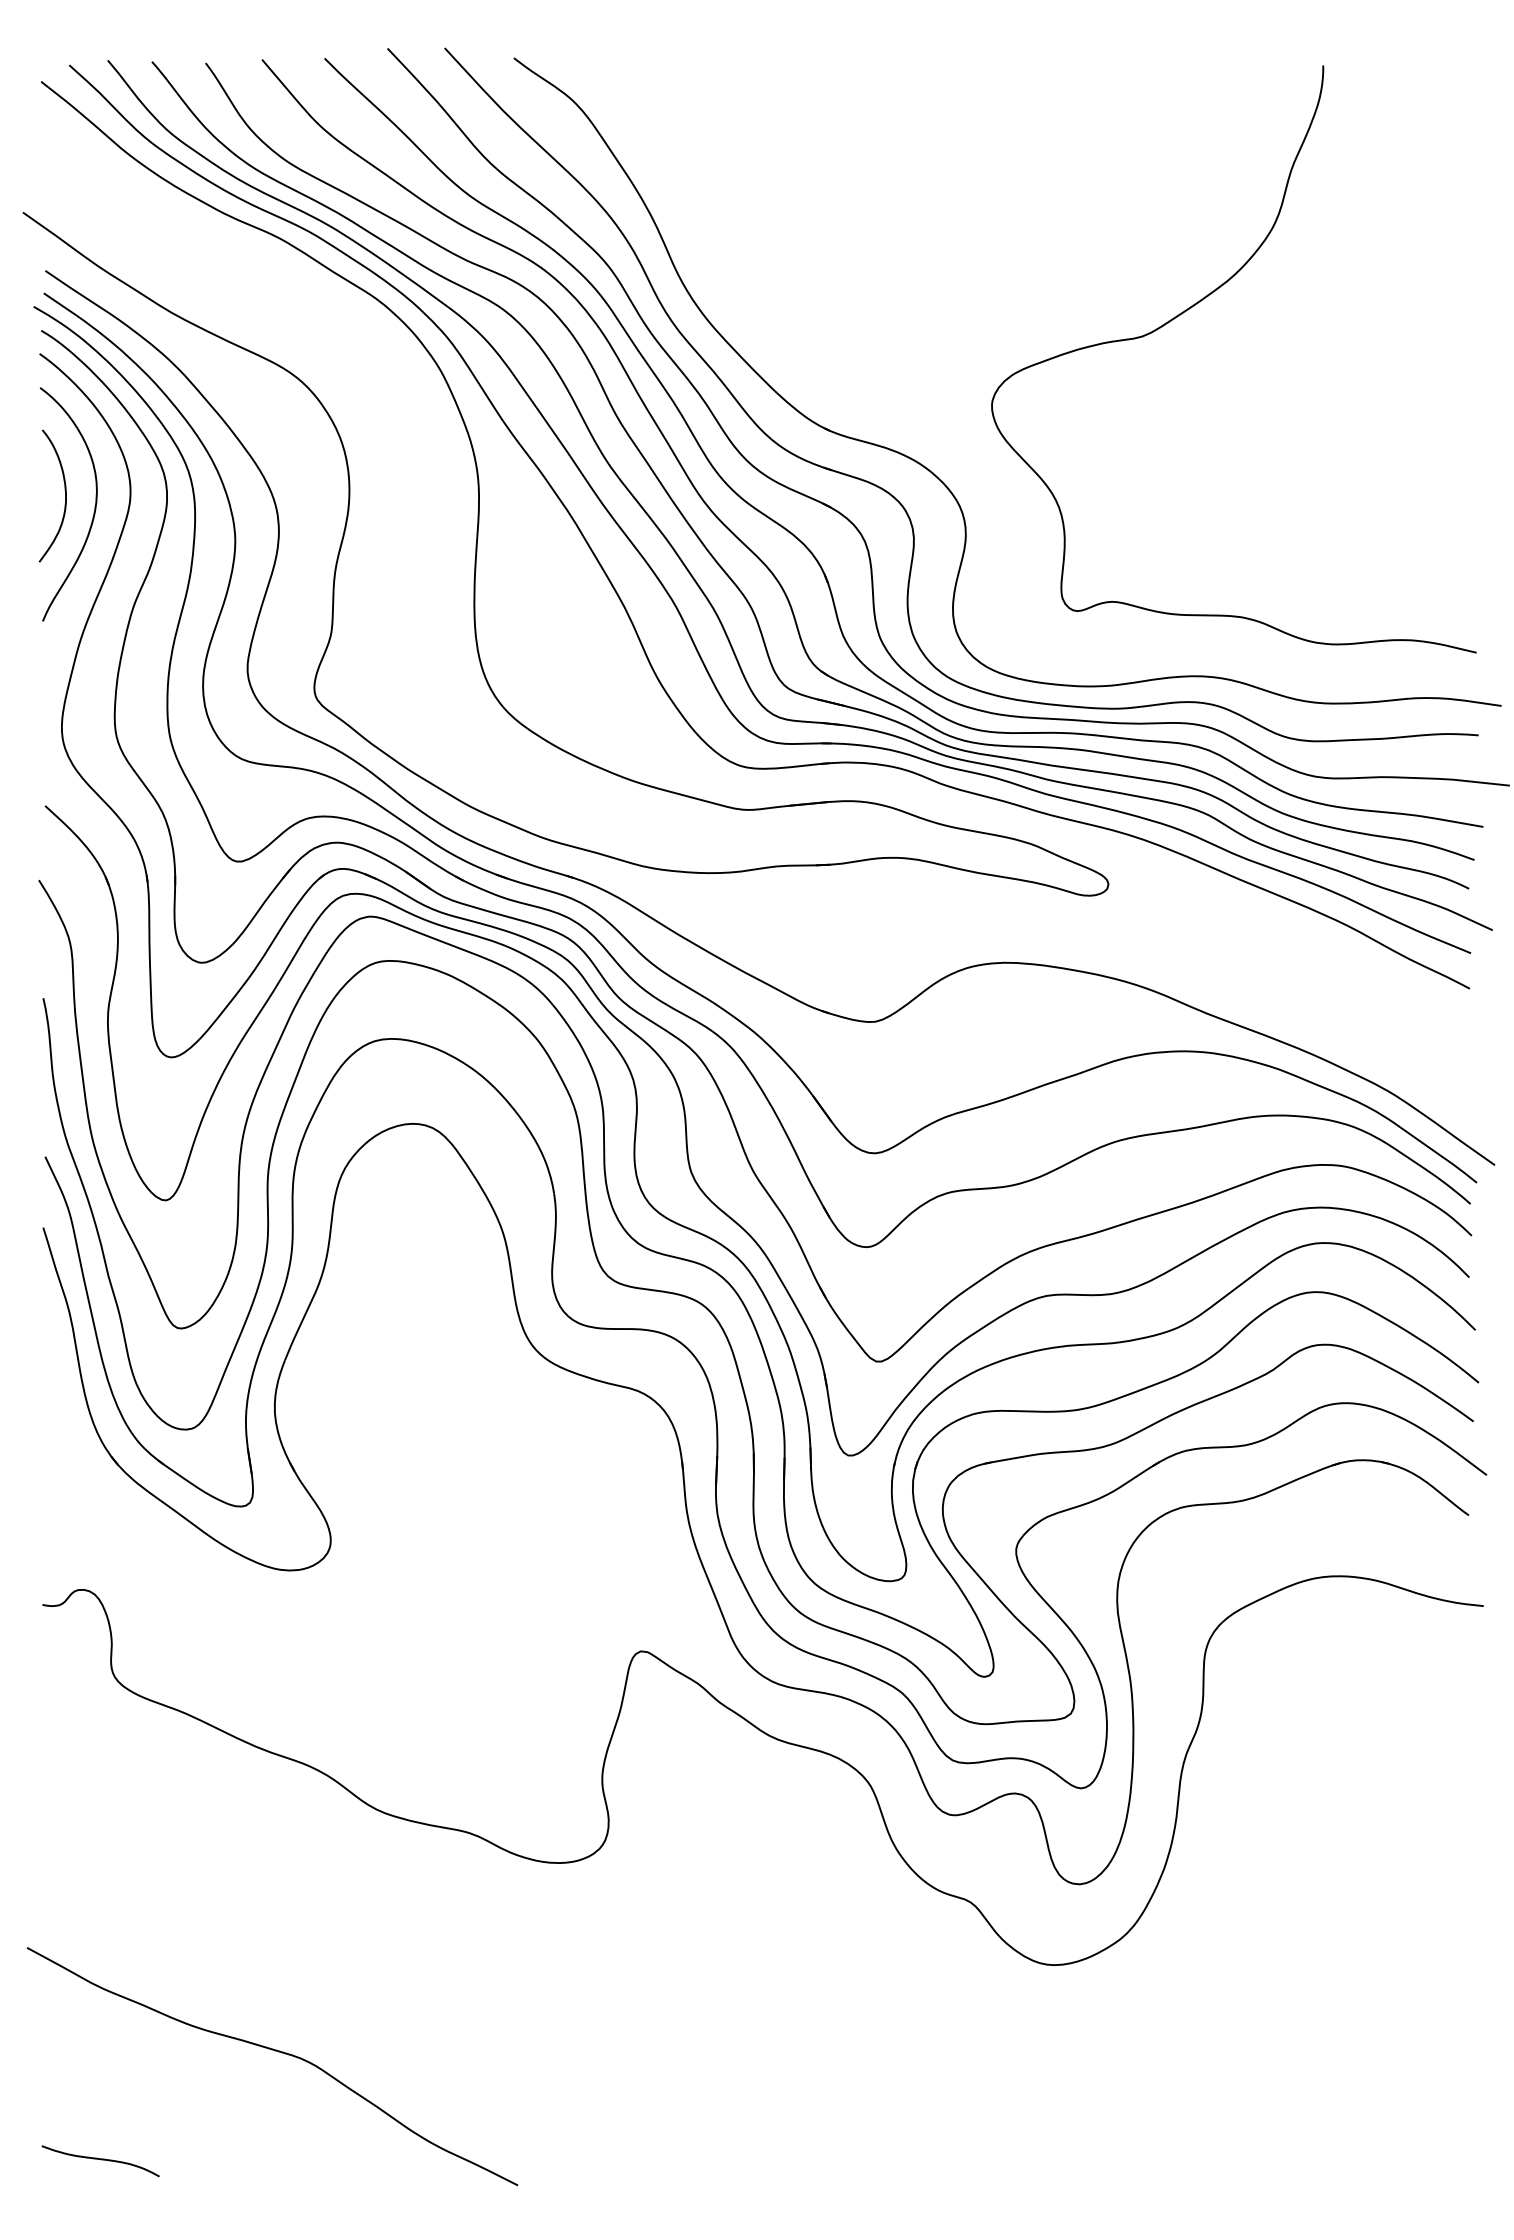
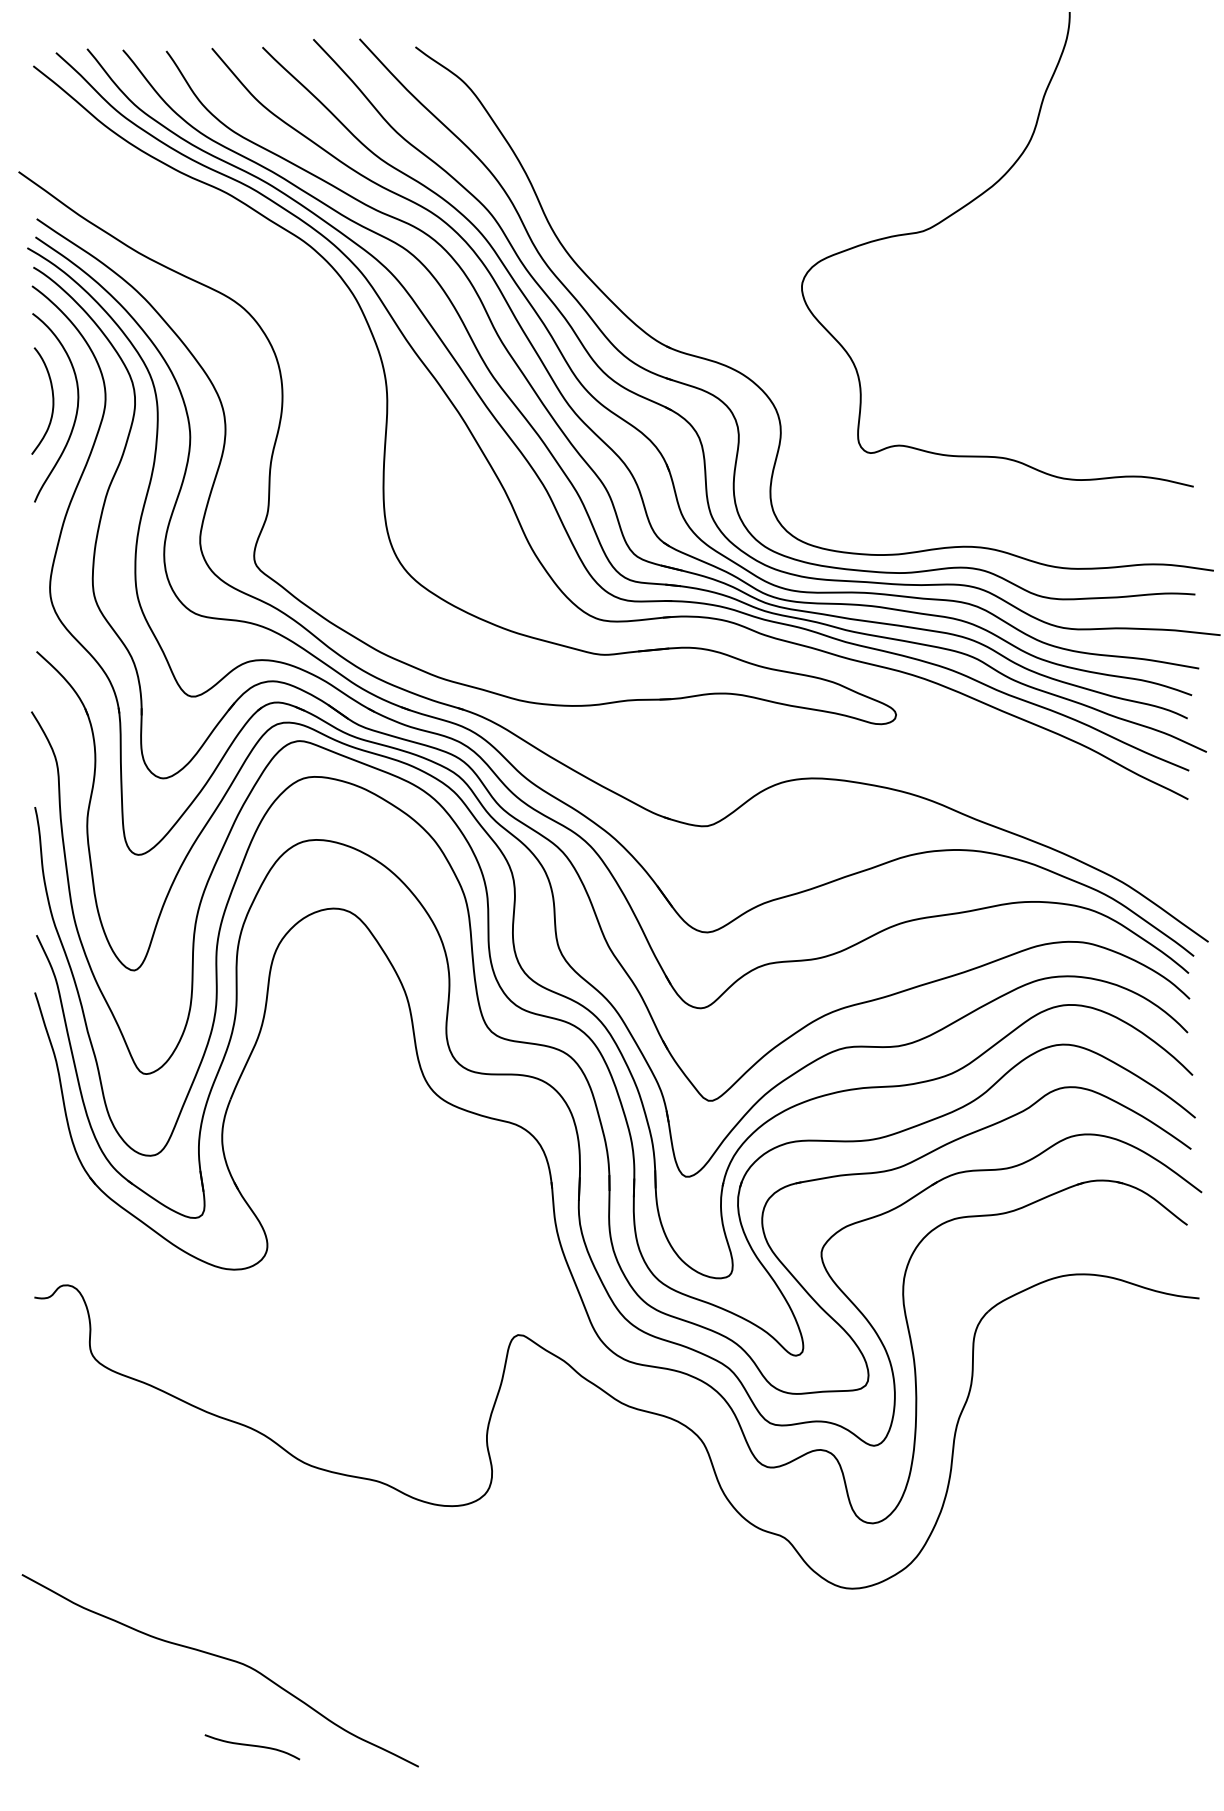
curve: (1199, 303) -> (969, 204), moved
curve: (100, 2160) -> (252, 1746), moved

